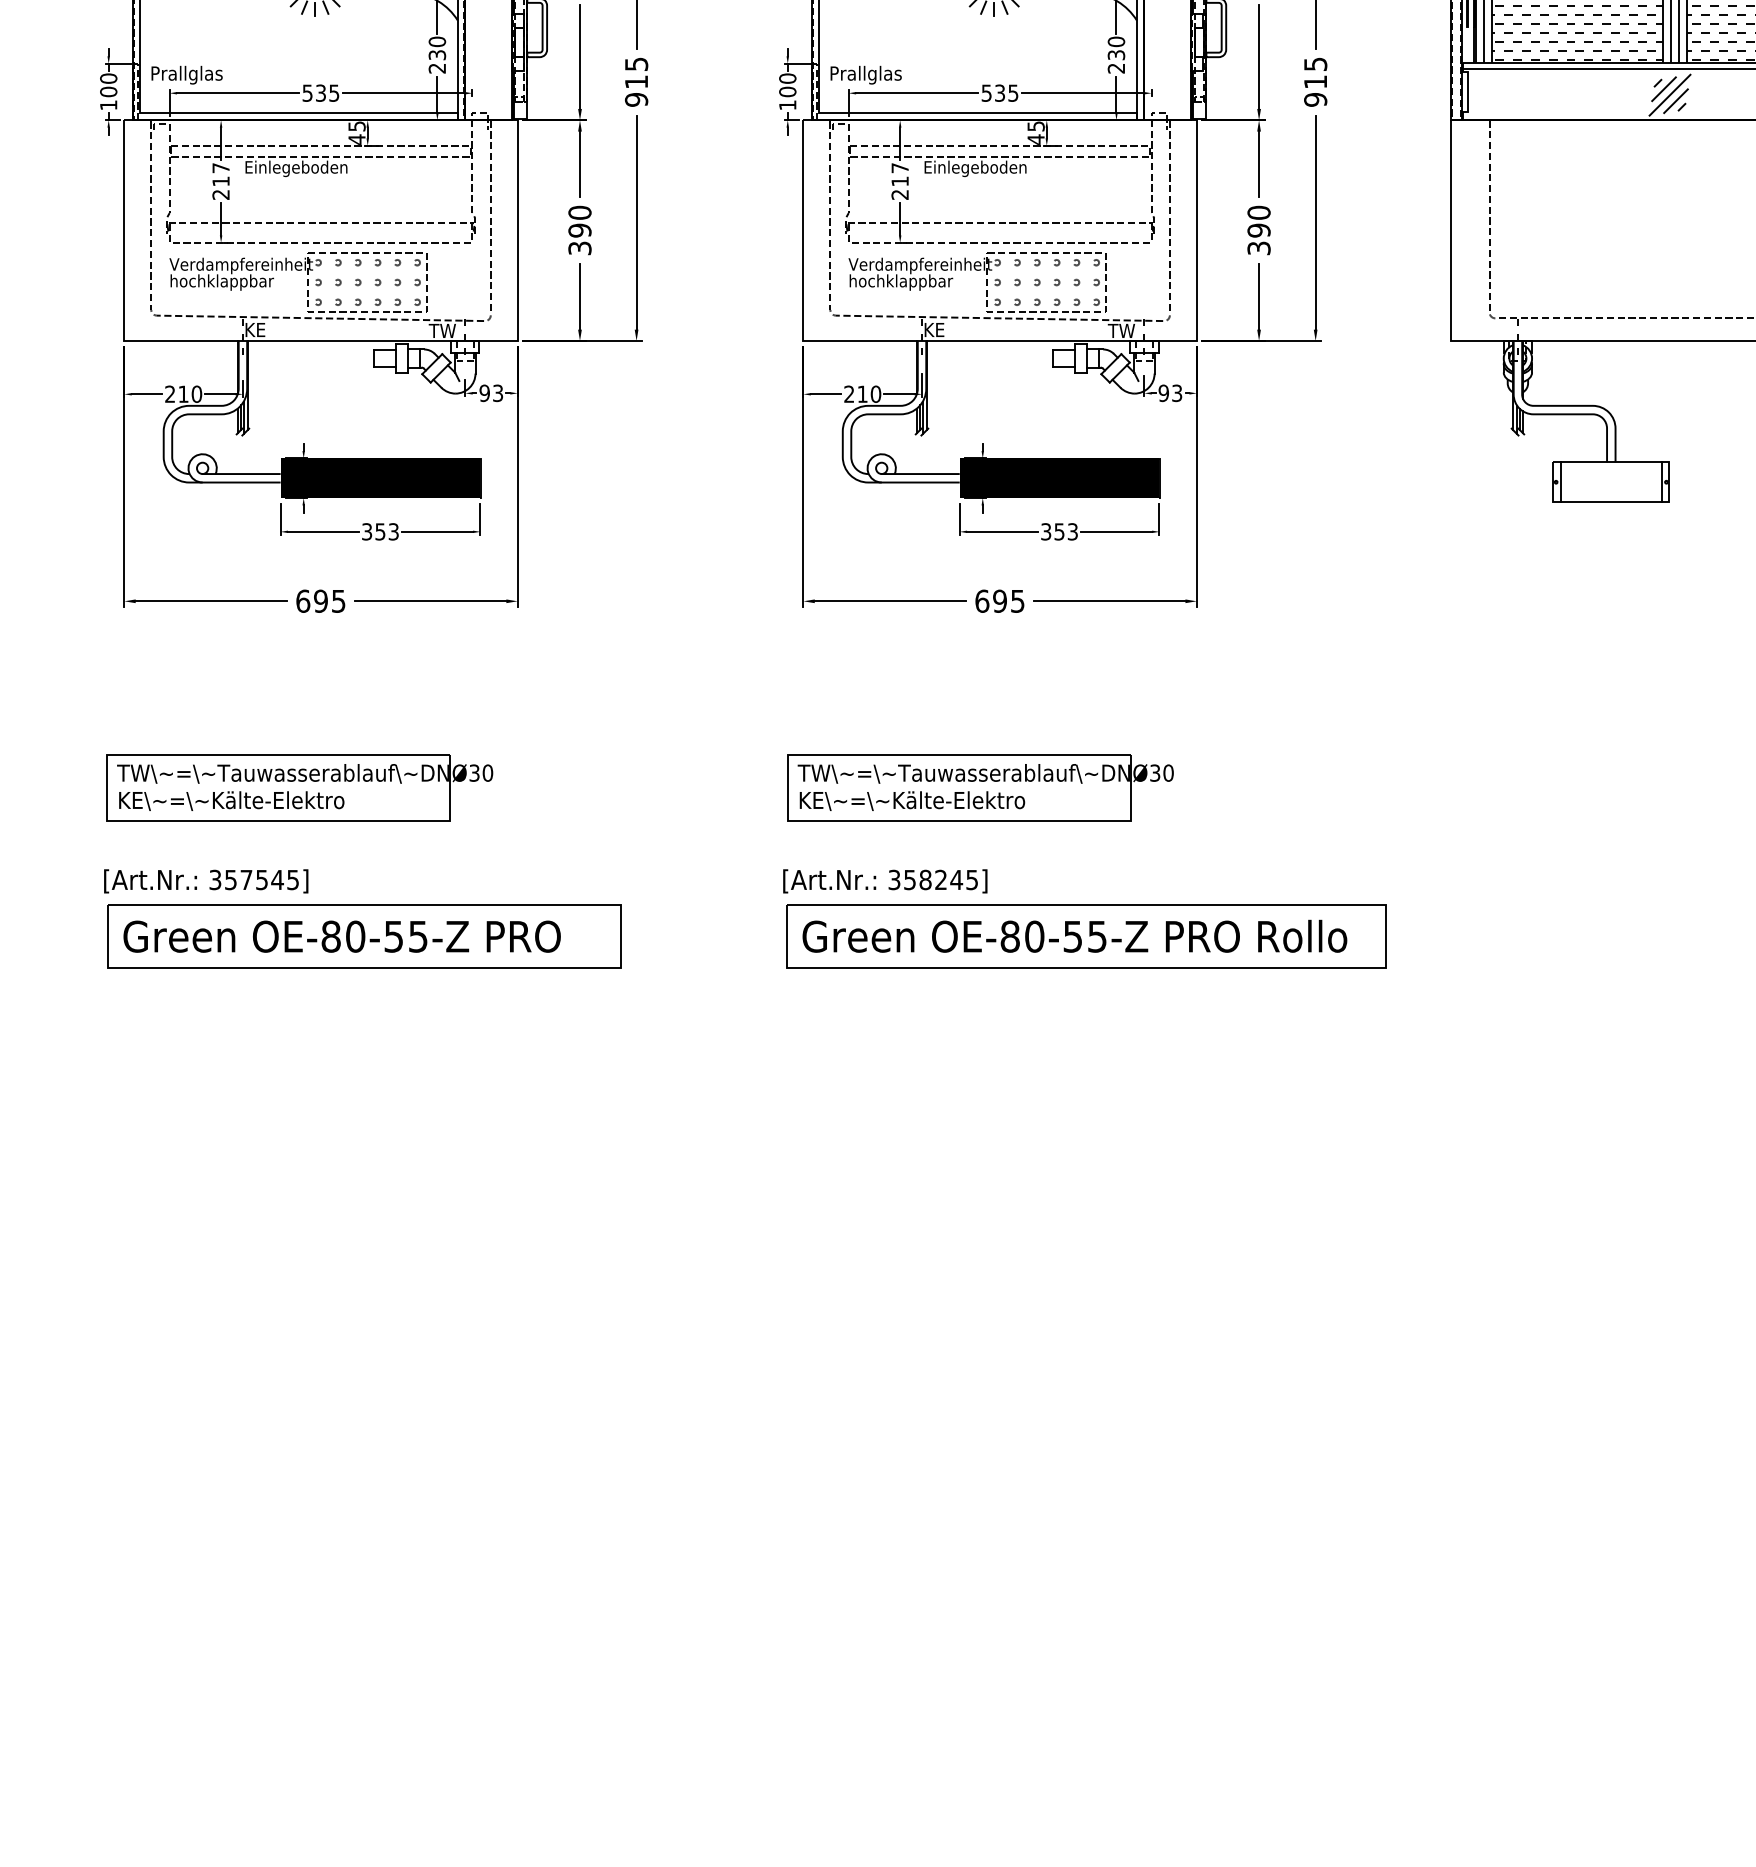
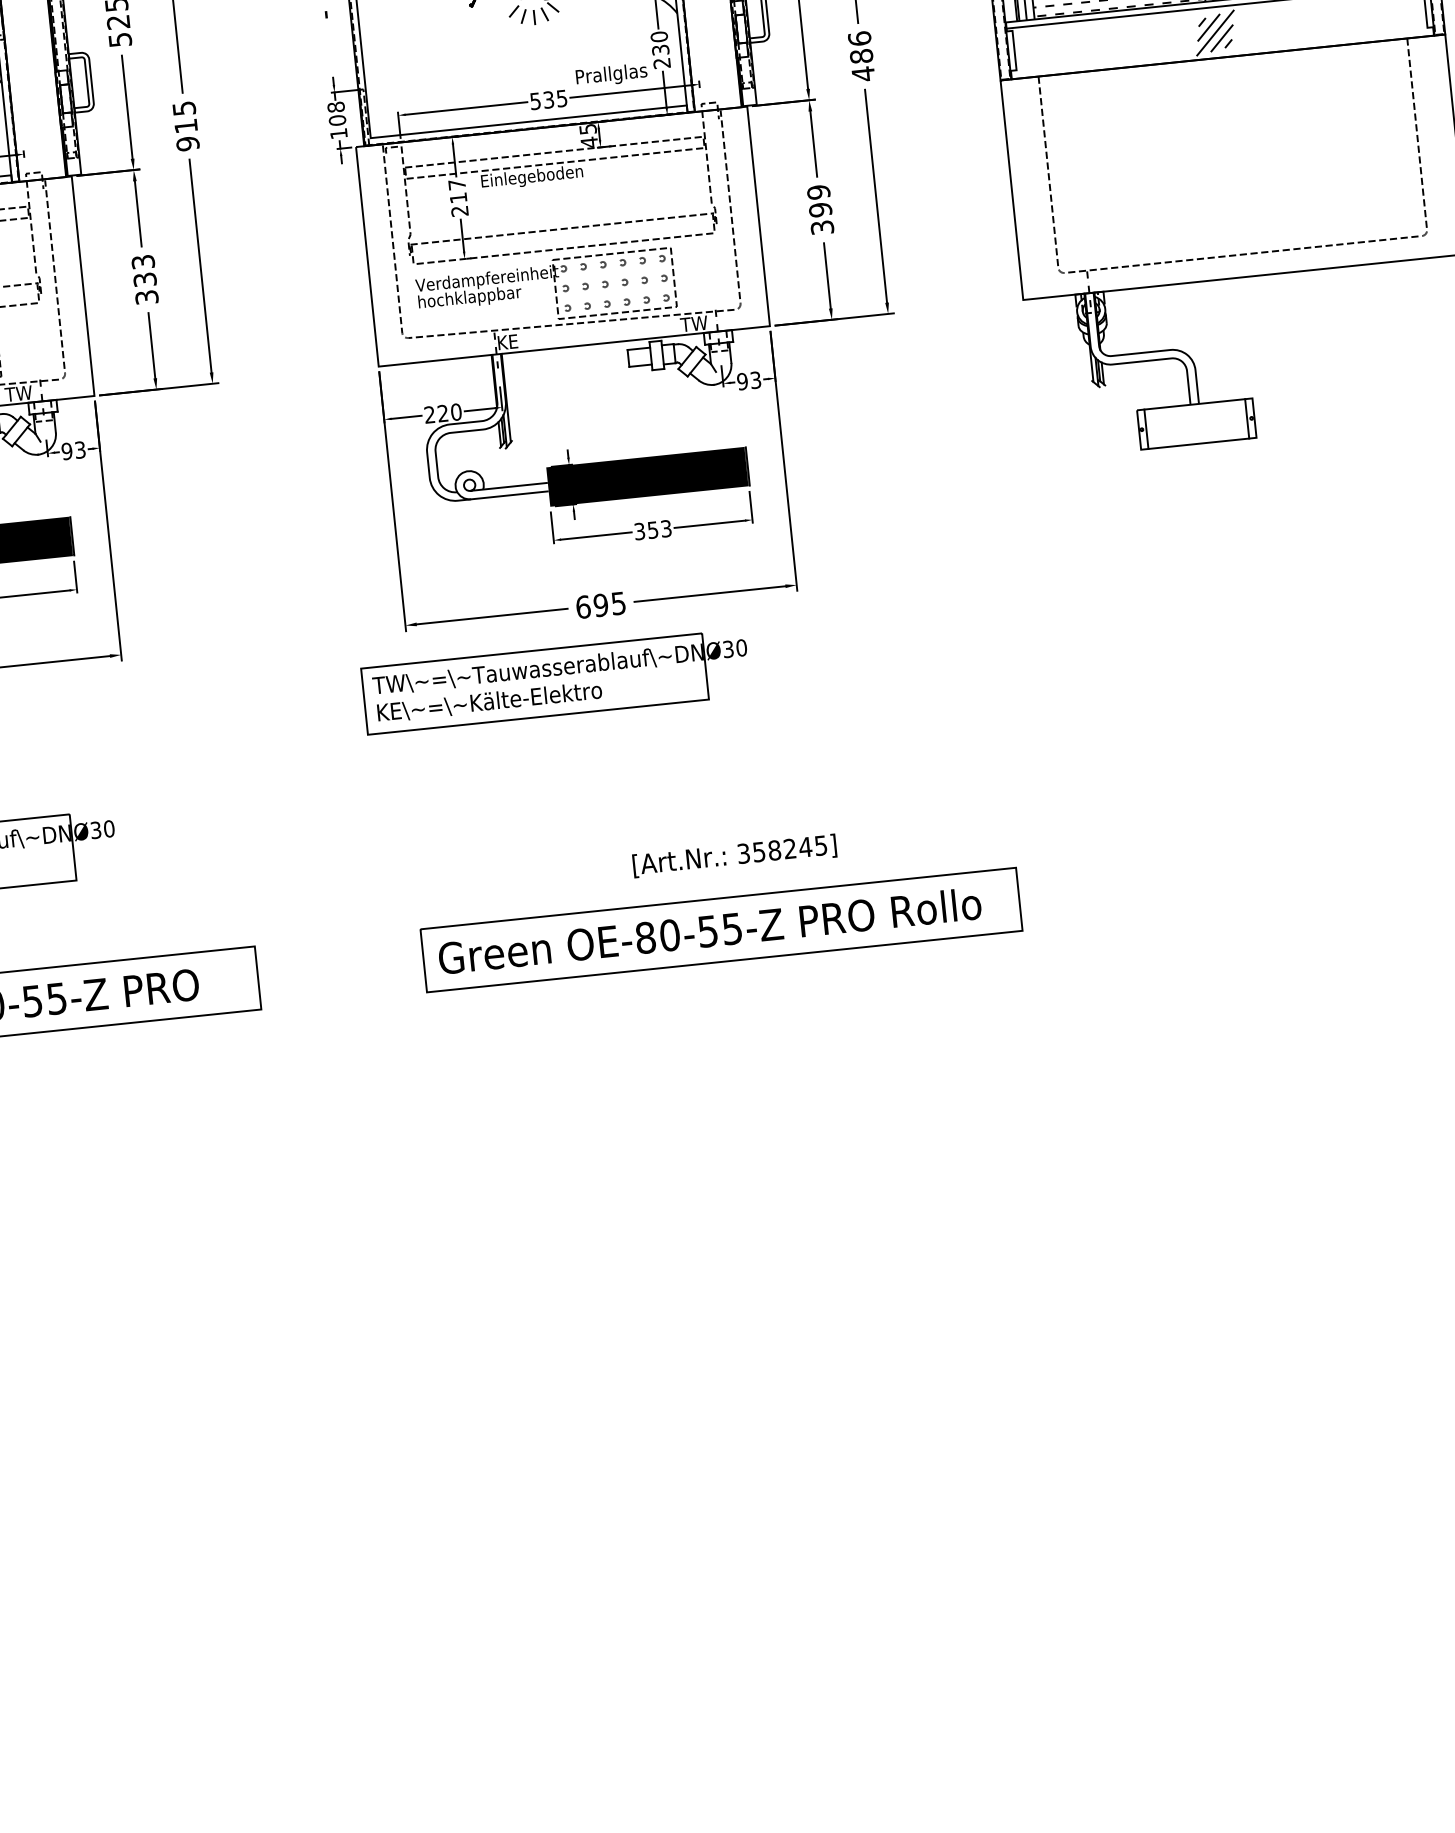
text: (865, 74) -> (610, 74), moved
text: (787, 78) -> (335, 107), 100 -> 108
text: (1315, 82) -> (861, 56), 915 -> 486
text: (1258, 212) -> (818, 192), 390 -> 399
text: (579, 221) -> (143, 270), 390 -> 333
text: (862, 393) -> (442, 412), 210 -> 220
part: (980, 787) -> (556, 681), moved
text: (885, 881) -> (734, 856), moved

